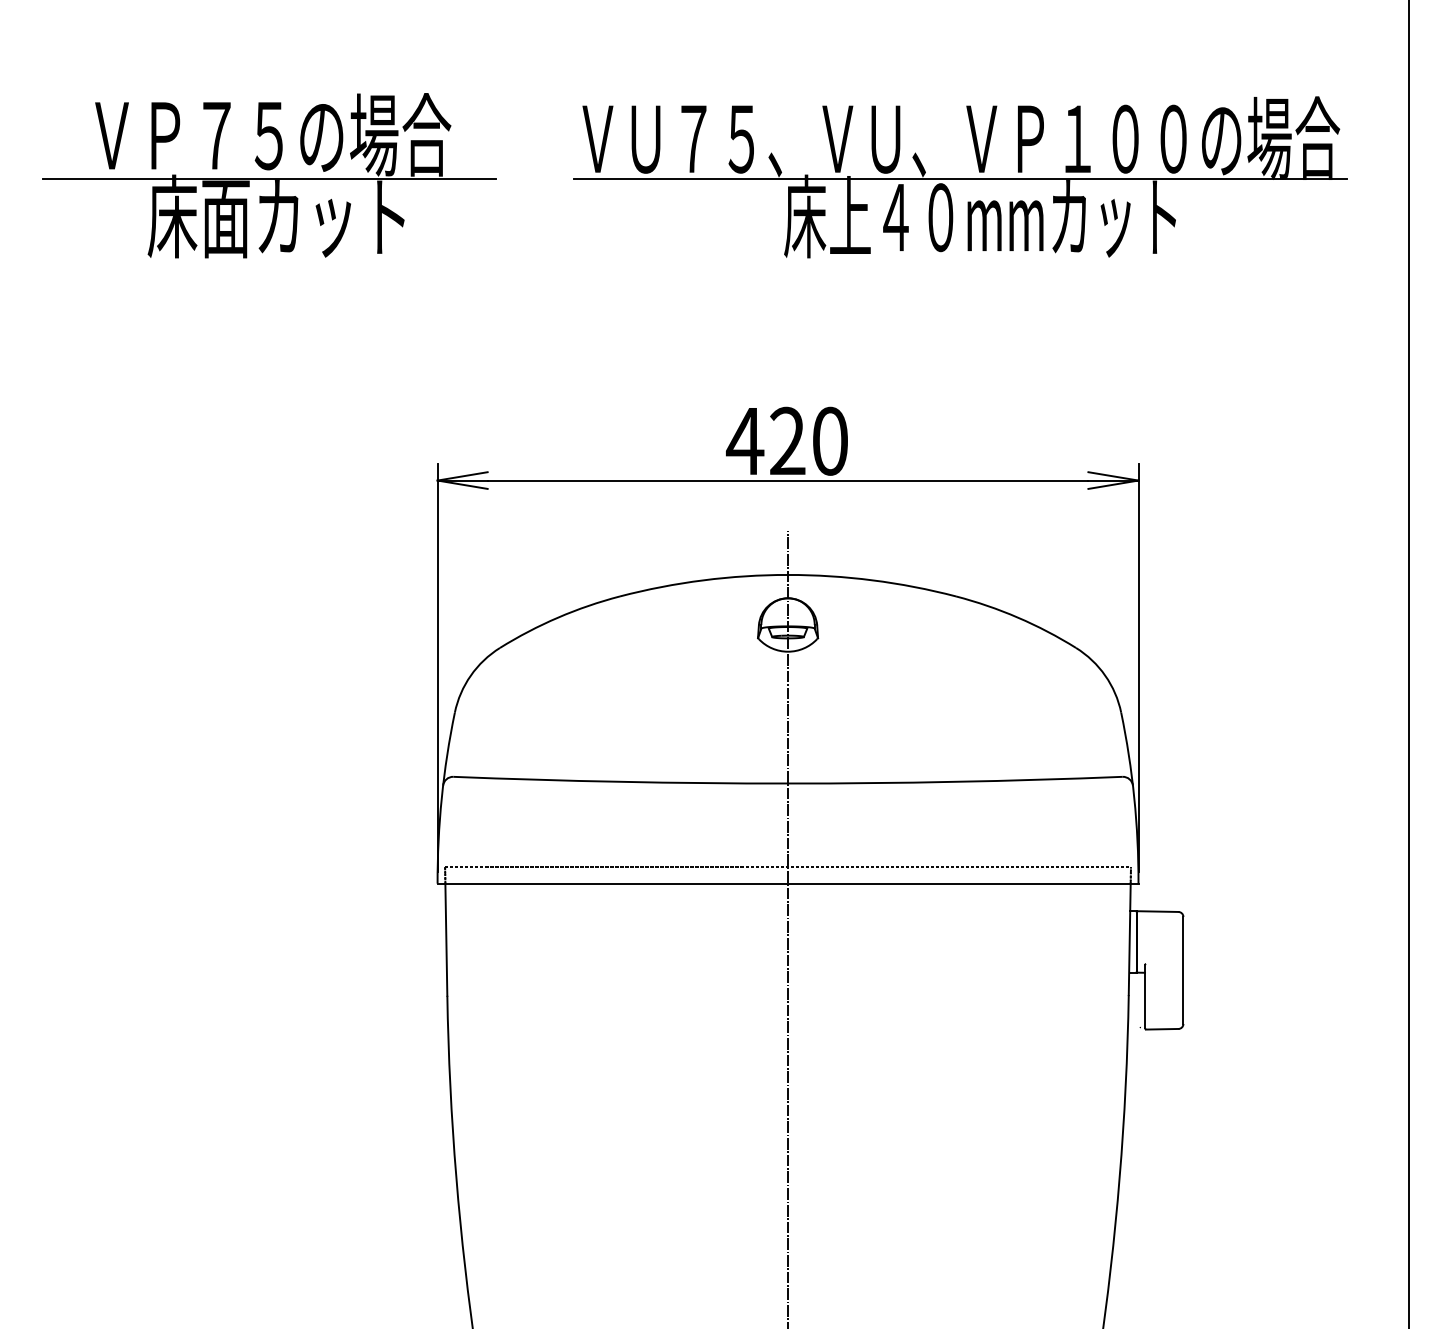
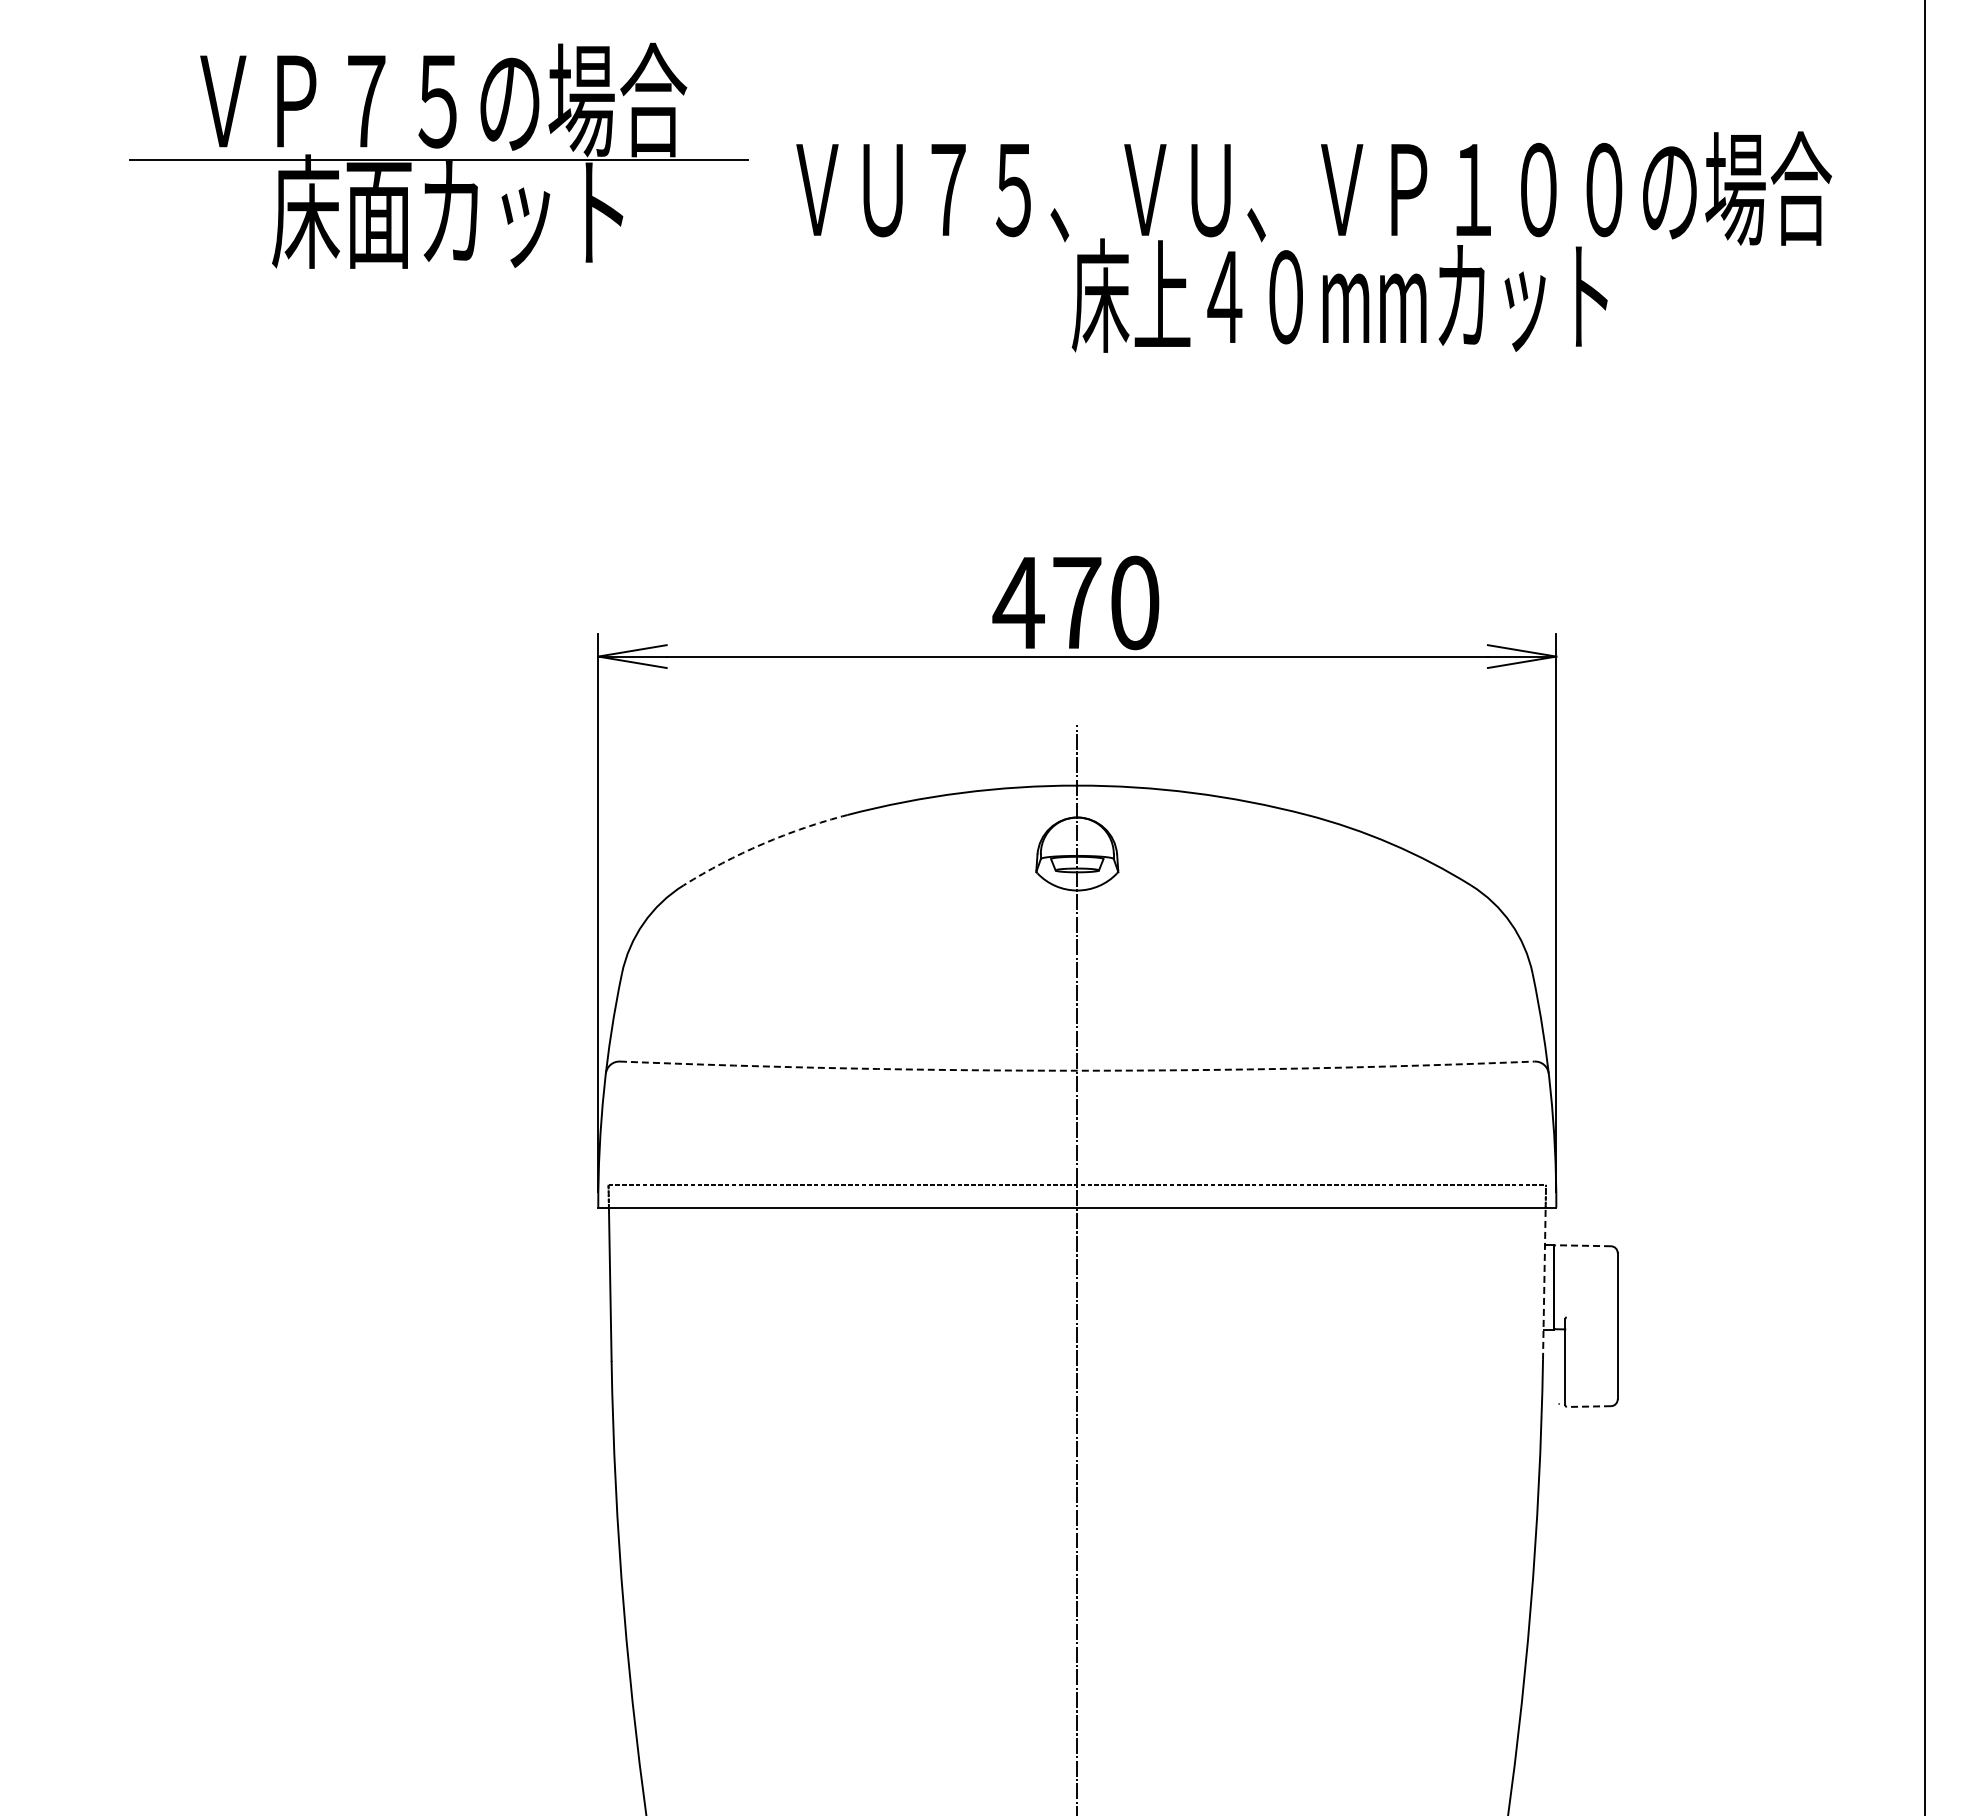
part: (269, 175) -> (438, 155), moved
line: (960, 178) -> (1312, 243), removed
text: (787, 440) -> (1076, 601), 420 -> 470
arc: (557, 617) -> (762, 843), solid -> dashed
arc: (788, 783) -> (1077, 1070), solid -> dashed
line: (1158, 911) -> (1583, 1245), solid -> dashed
line: (1129, 939) -> (1544, 1283), solid -> dashed
line: (1162, 1029) -> (1588, 1406), solid -> dashed

